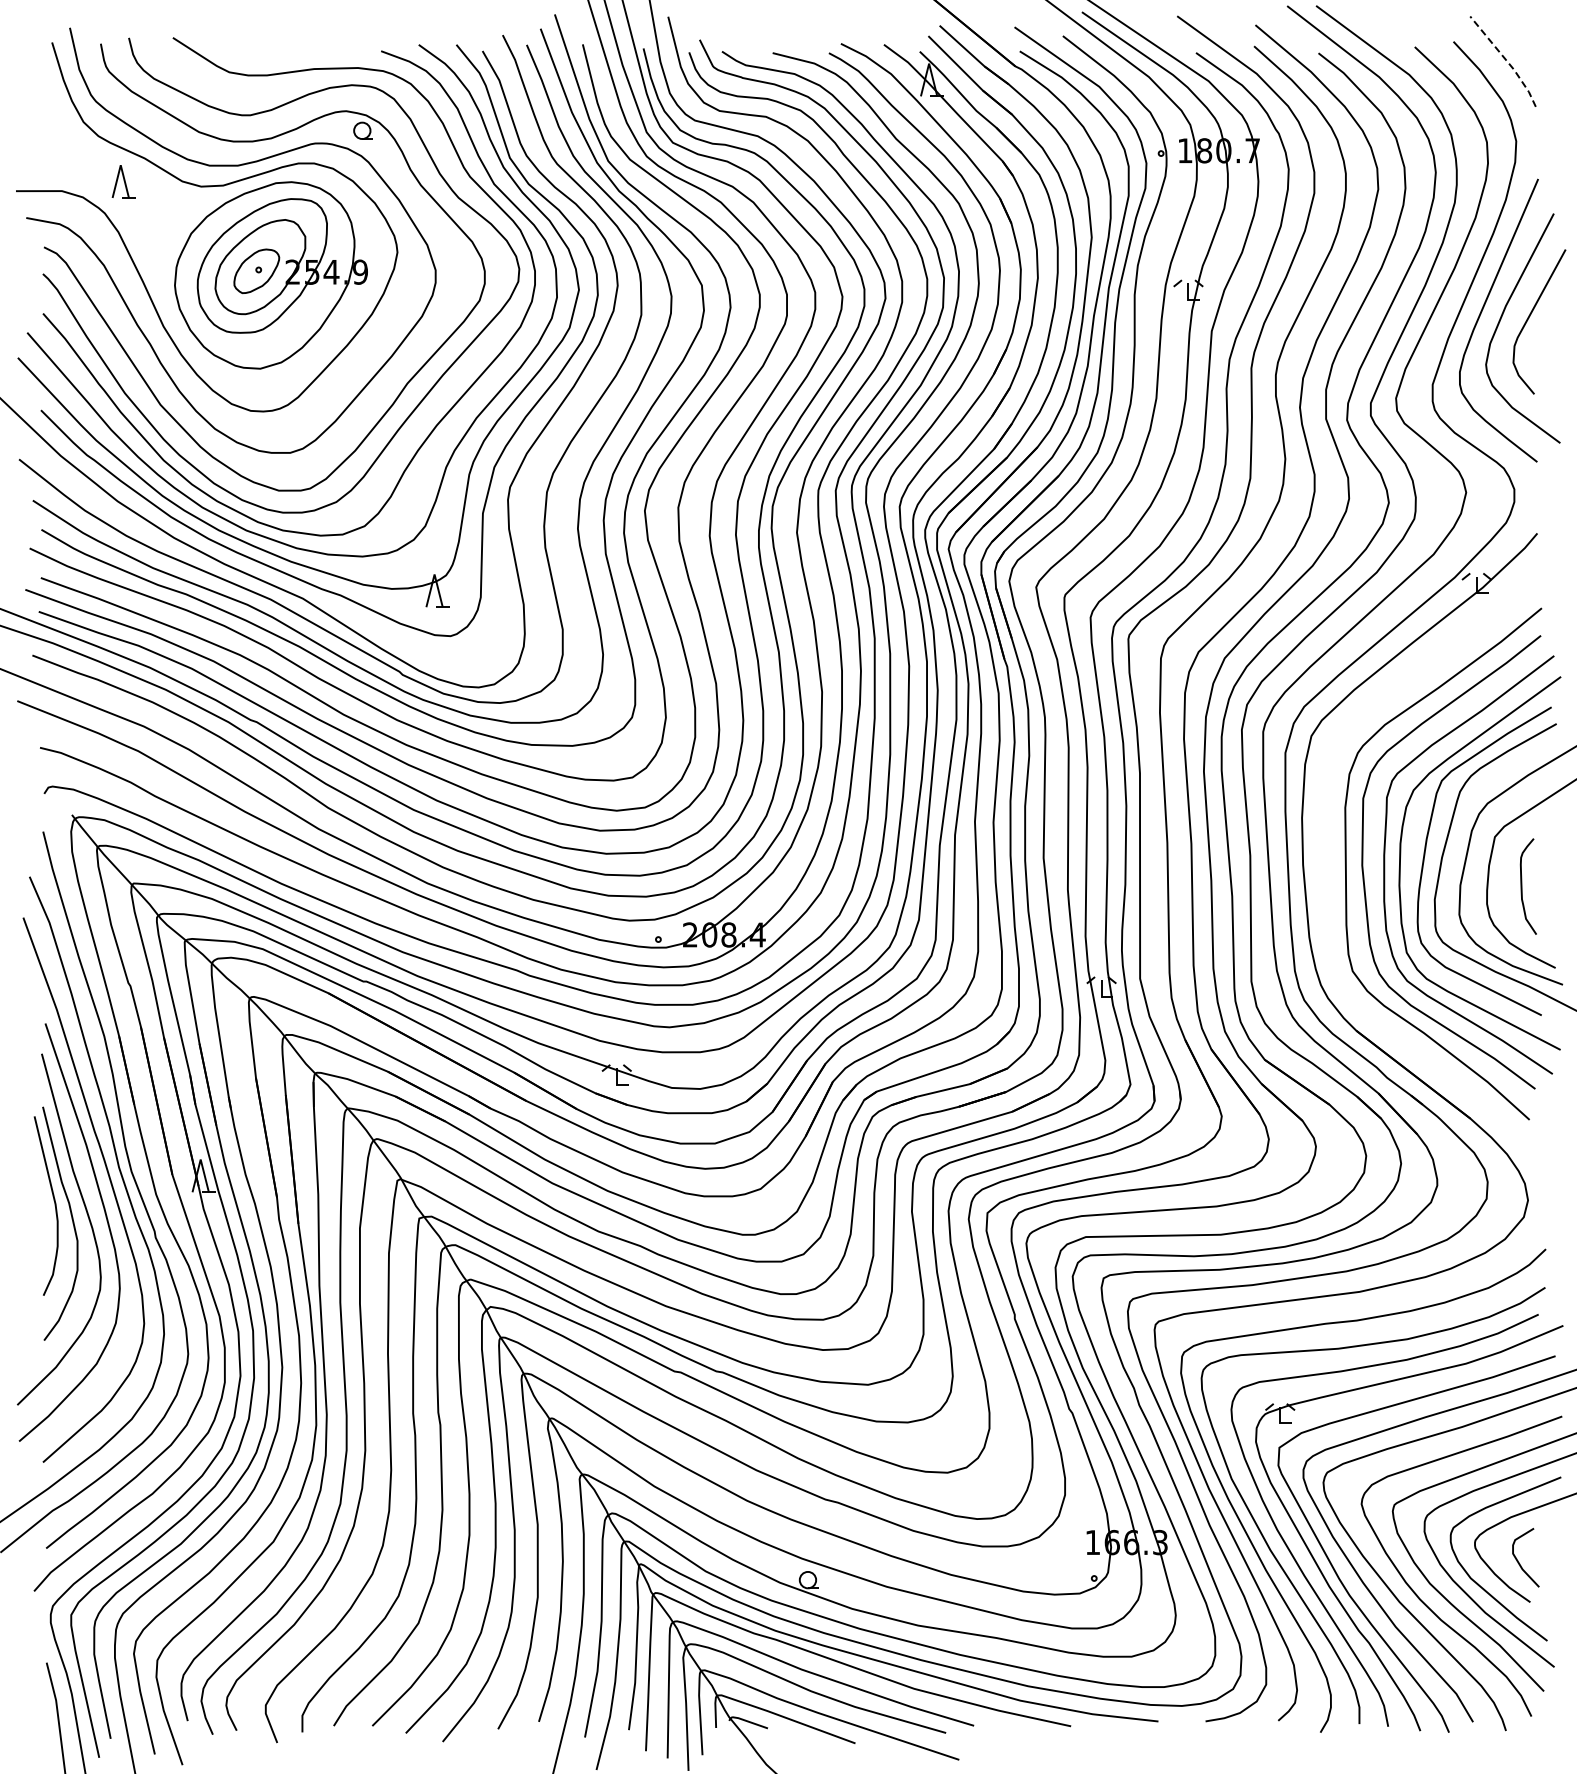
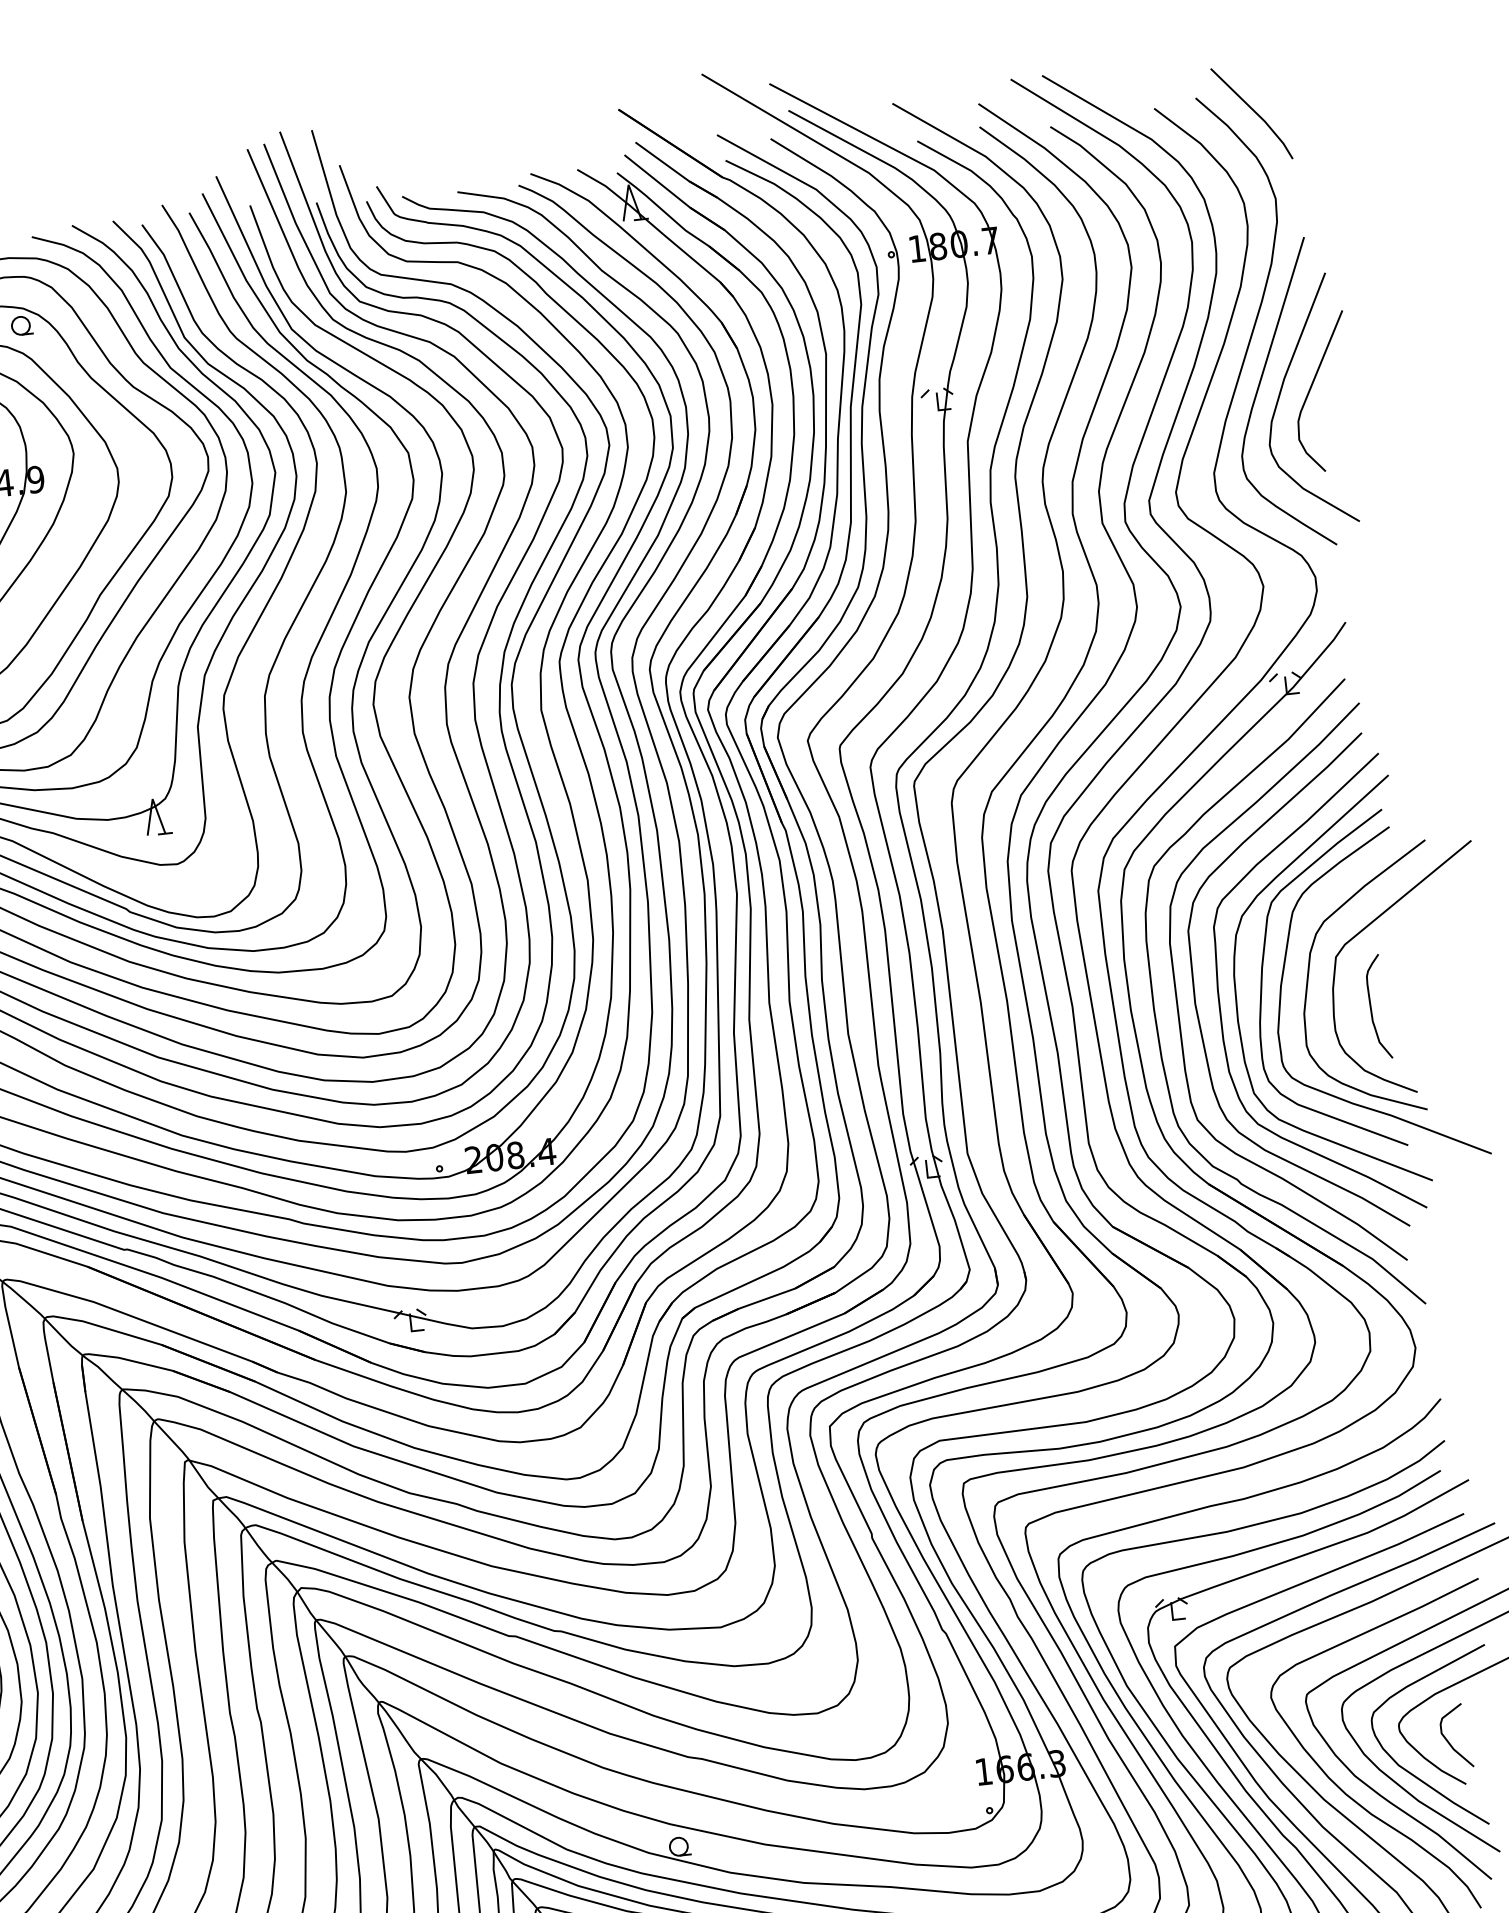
line: (1506, 60) -> (1255, 112), dashed -> solid
curve: (1325, 872) -> (1156, 1015), added

